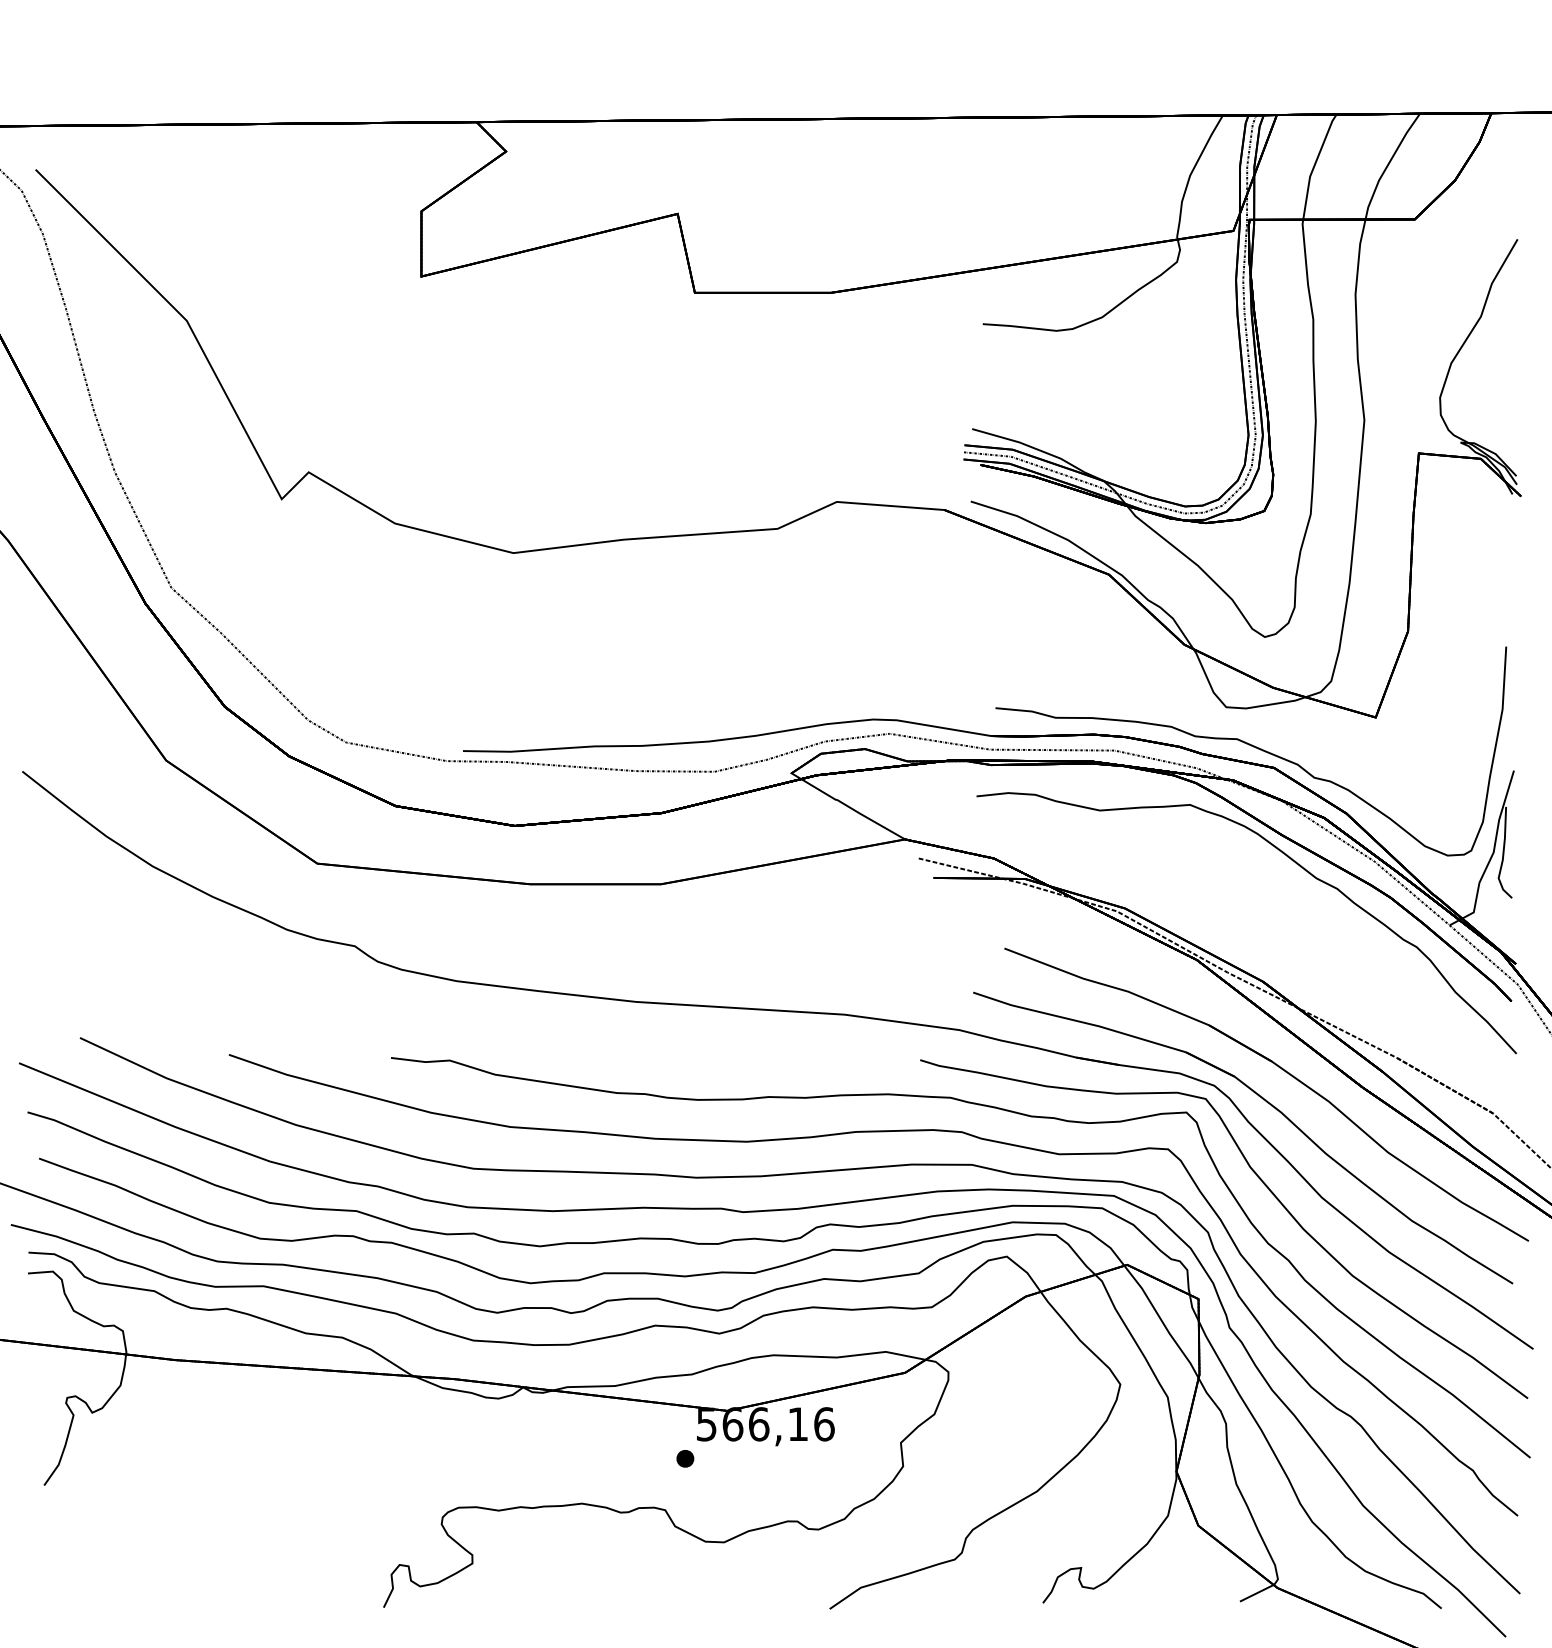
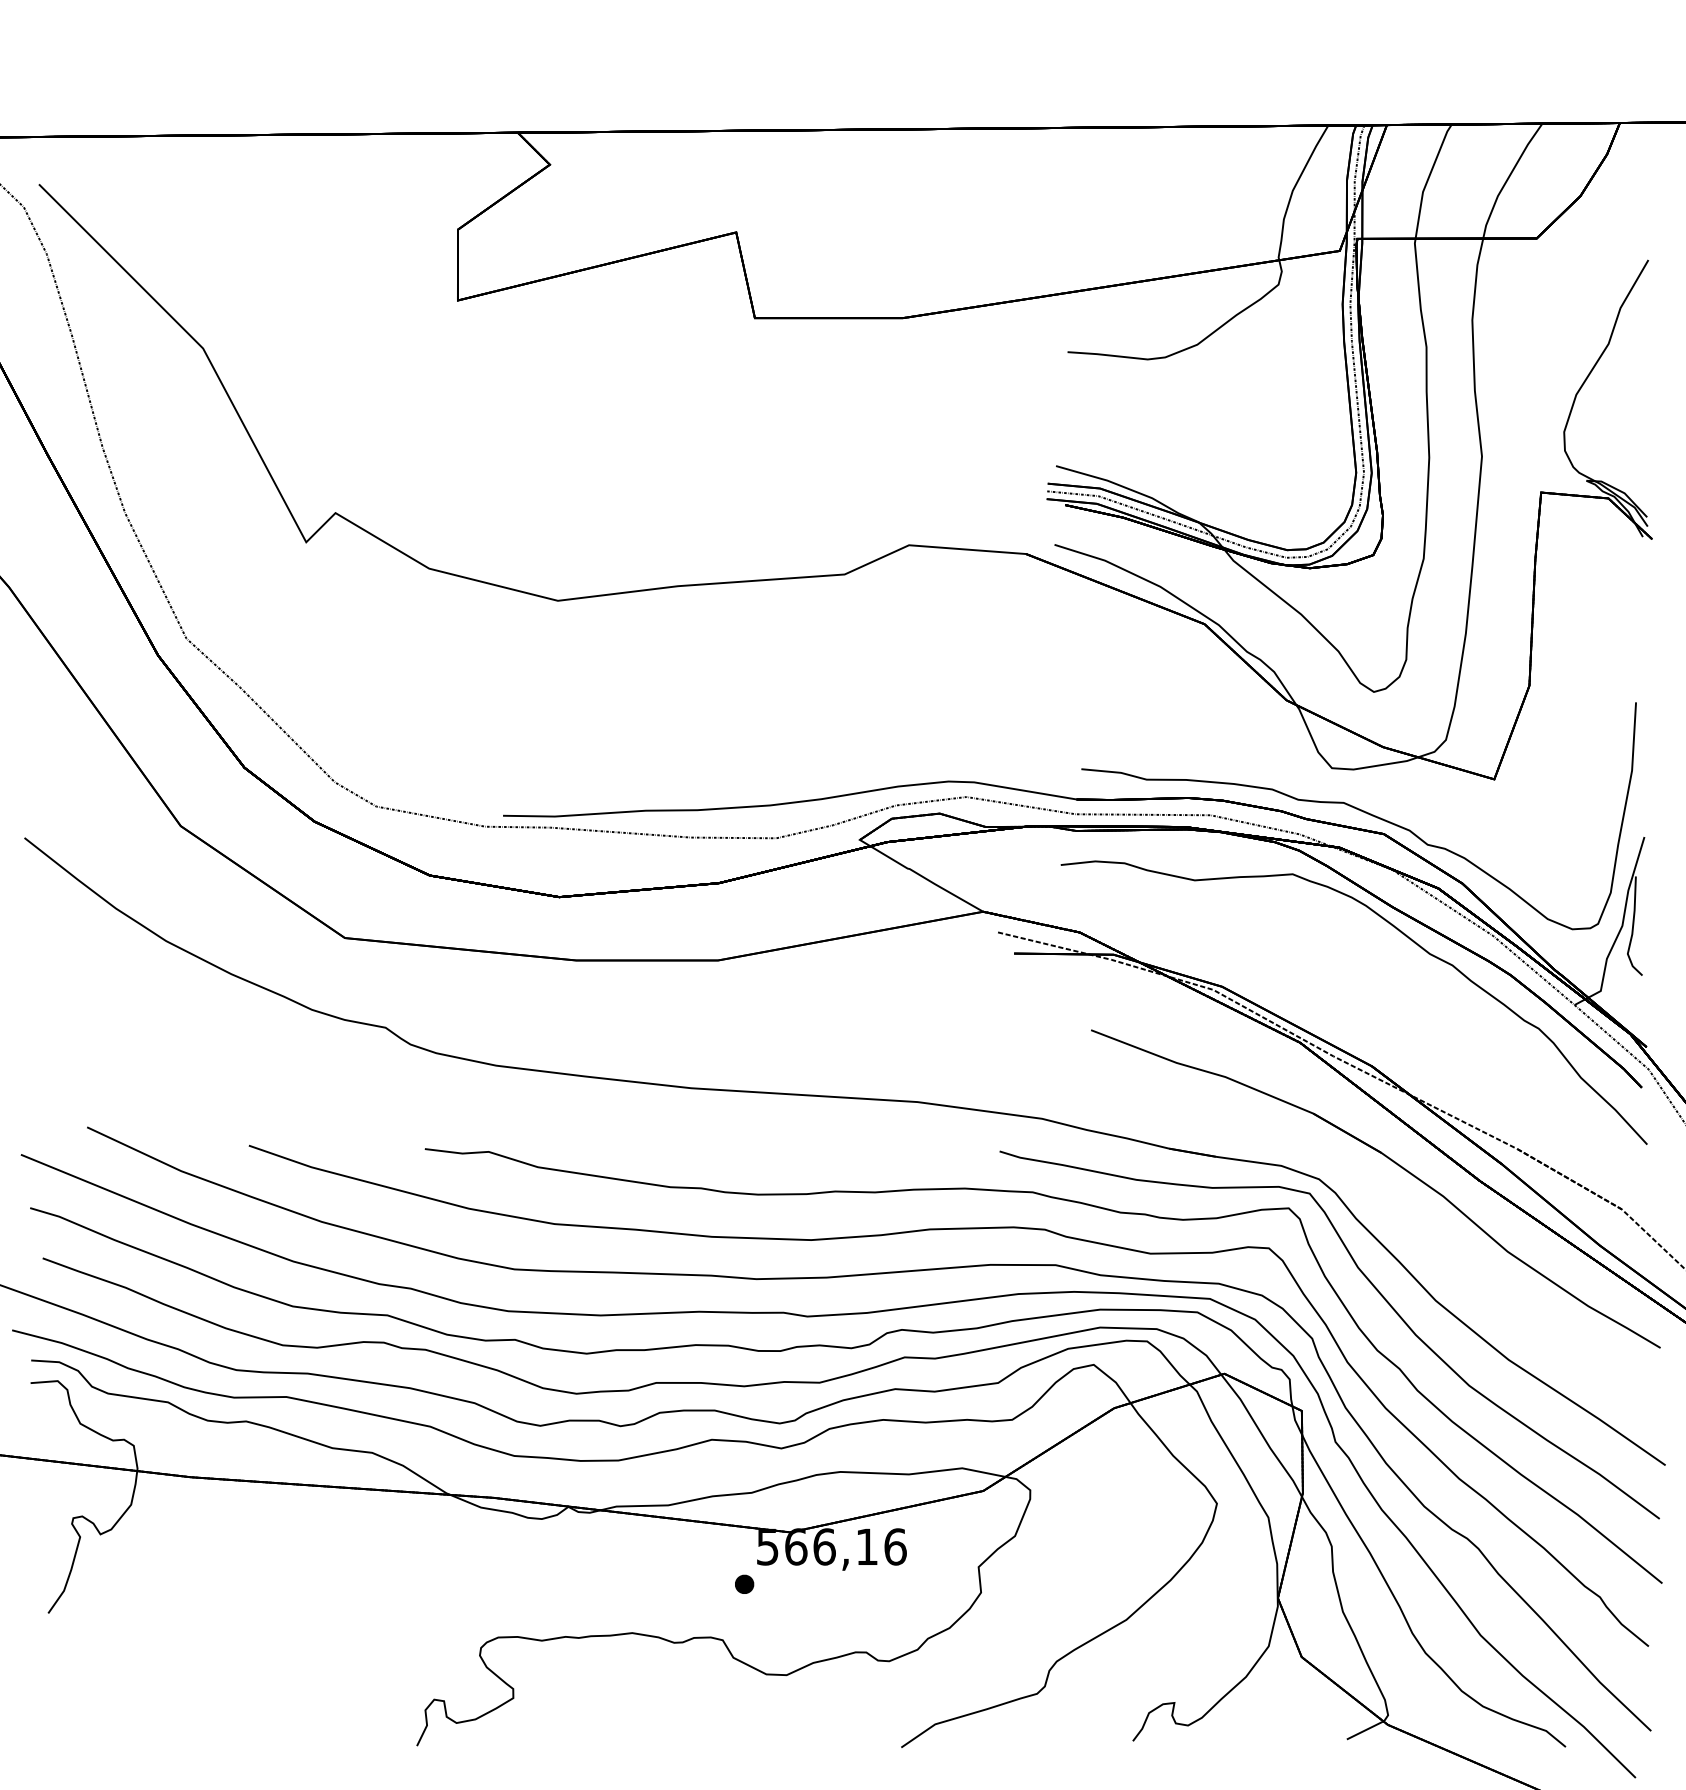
part: (1267, 1103) -> (1376, 1198), removed

